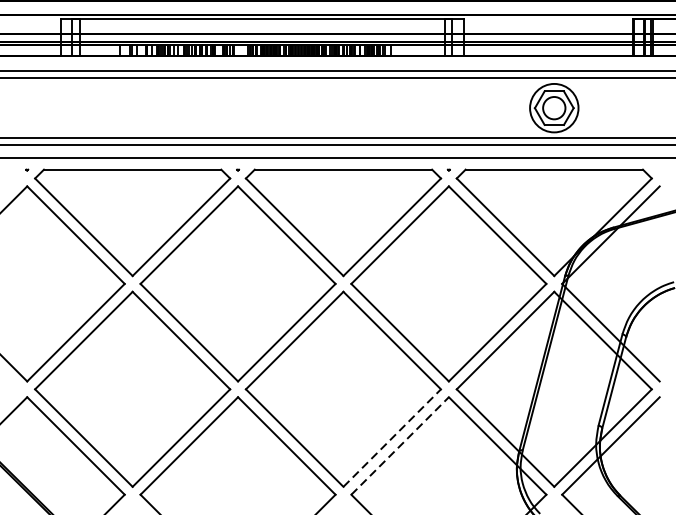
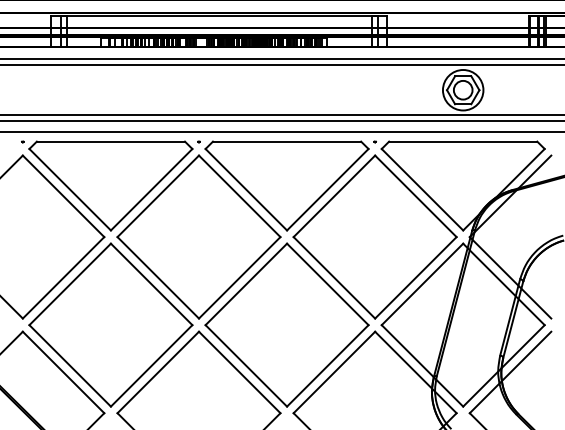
line: (391, 437) -> (327, 365), dashed -> solid
line: (400, 446) -> (334, 372), dashed -> solid

